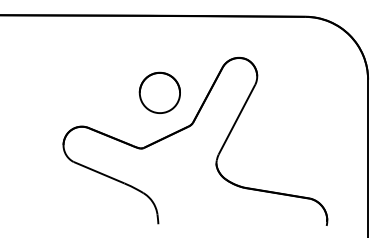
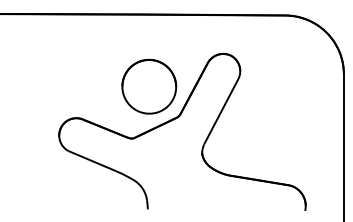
part: (160, 92) -> (149, 86), size x1.43

